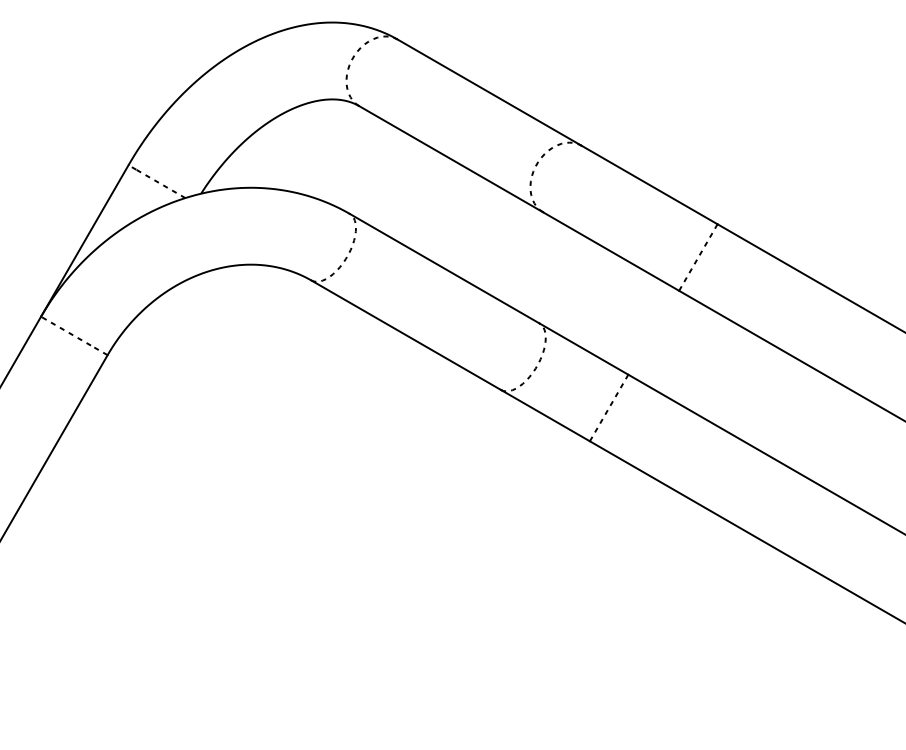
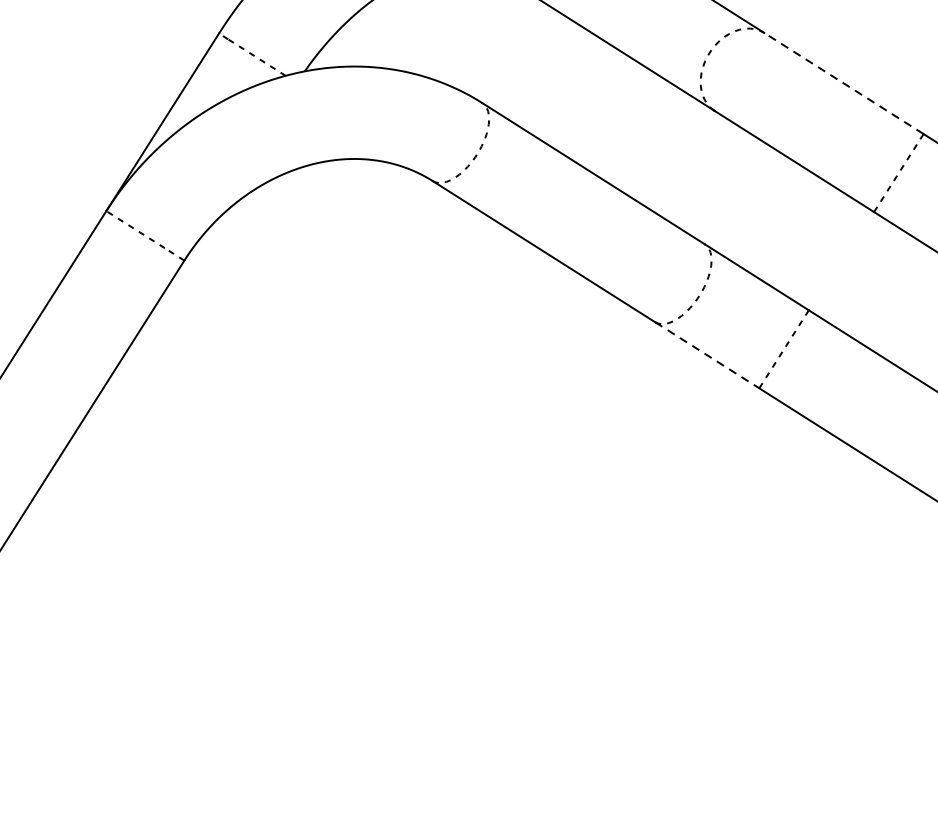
line: (649, 184) -> (843, 82), solid -> dashed
line: (545, 415) -> (707, 355), solid -> dashed

